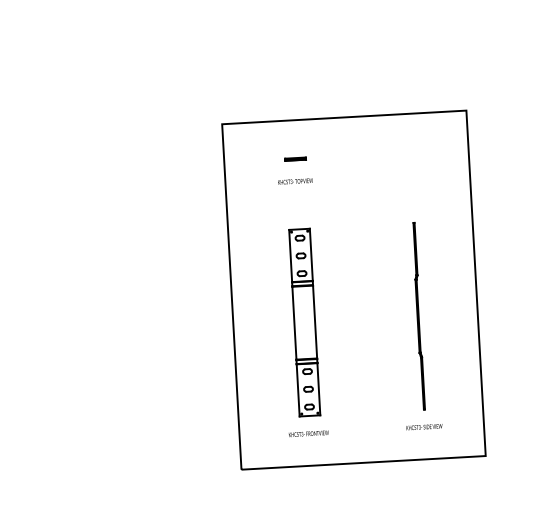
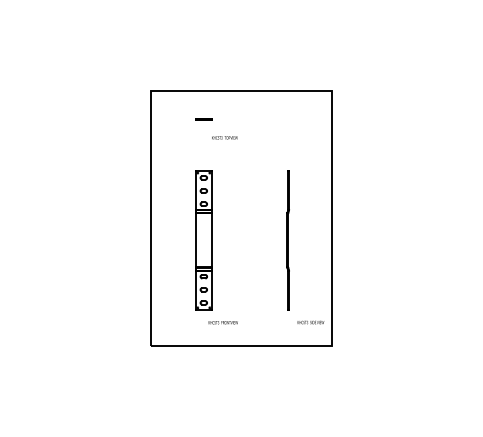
text: (295, 181) -> (224, 137), moved
text: (423, 427) -> (310, 322), moved
text: (307, 433) -> (222, 322), moved

